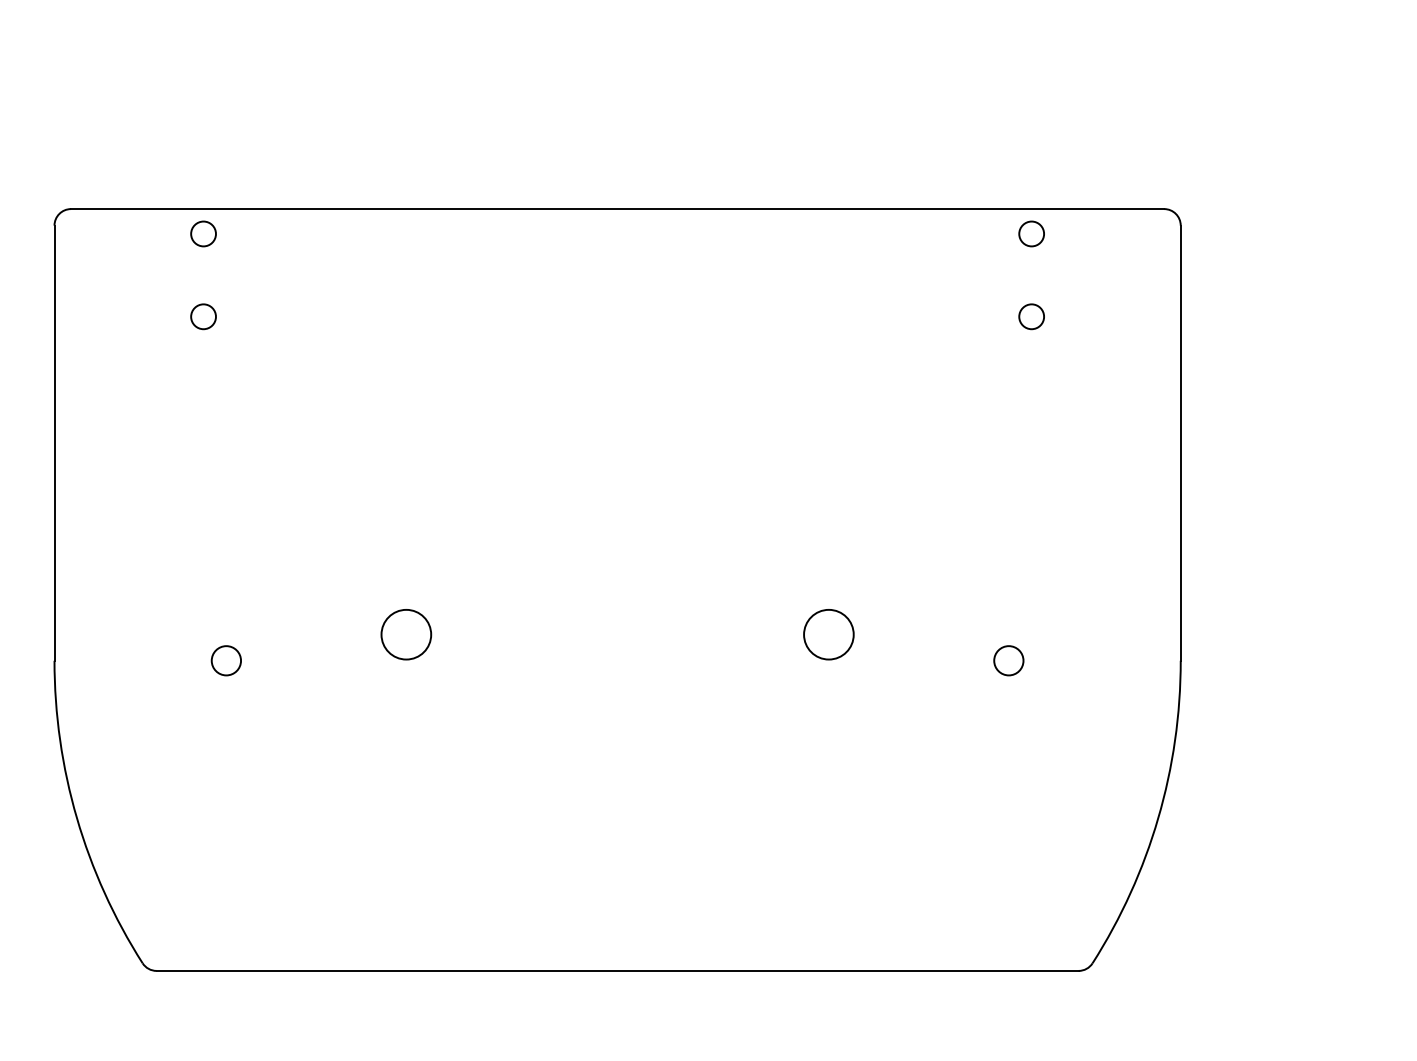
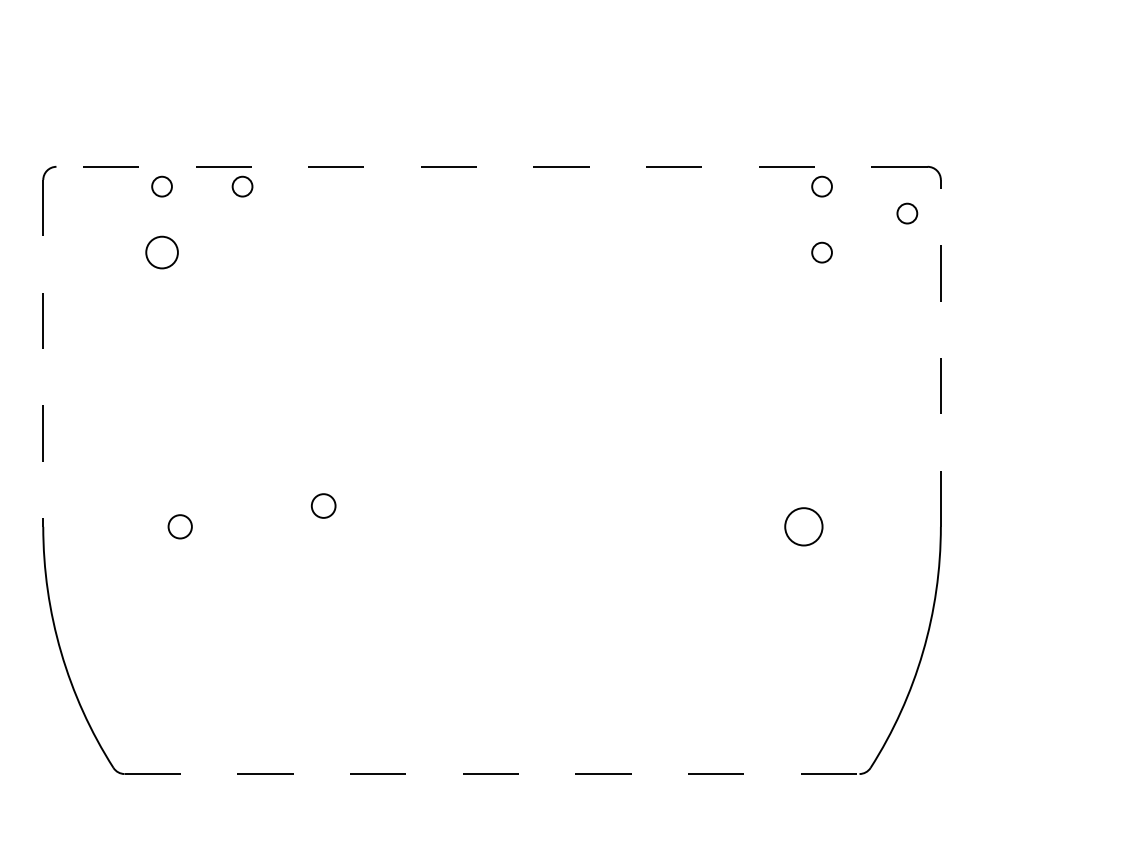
line: (617, 209) -> (491, 167), solid -> dashed
circle: (304, 233) -> (242, 186), added
circle: (1138, 267) -> (907, 213), added
circle: (203, 316) -> (162, 252), size x1.6
line: (54, 443) -> (43, 353), solid -> dashed
line: (1180, 443) -> (940, 353), solid -> dashed
circle: (406, 634) -> (323, 505), size x0.6
circle: (828, 634) -> (660, 505), removed
circle: (1008, 660) -> (803, 526), size x1.6
line: (618, 970) -> (492, 773), solid -> dashed

